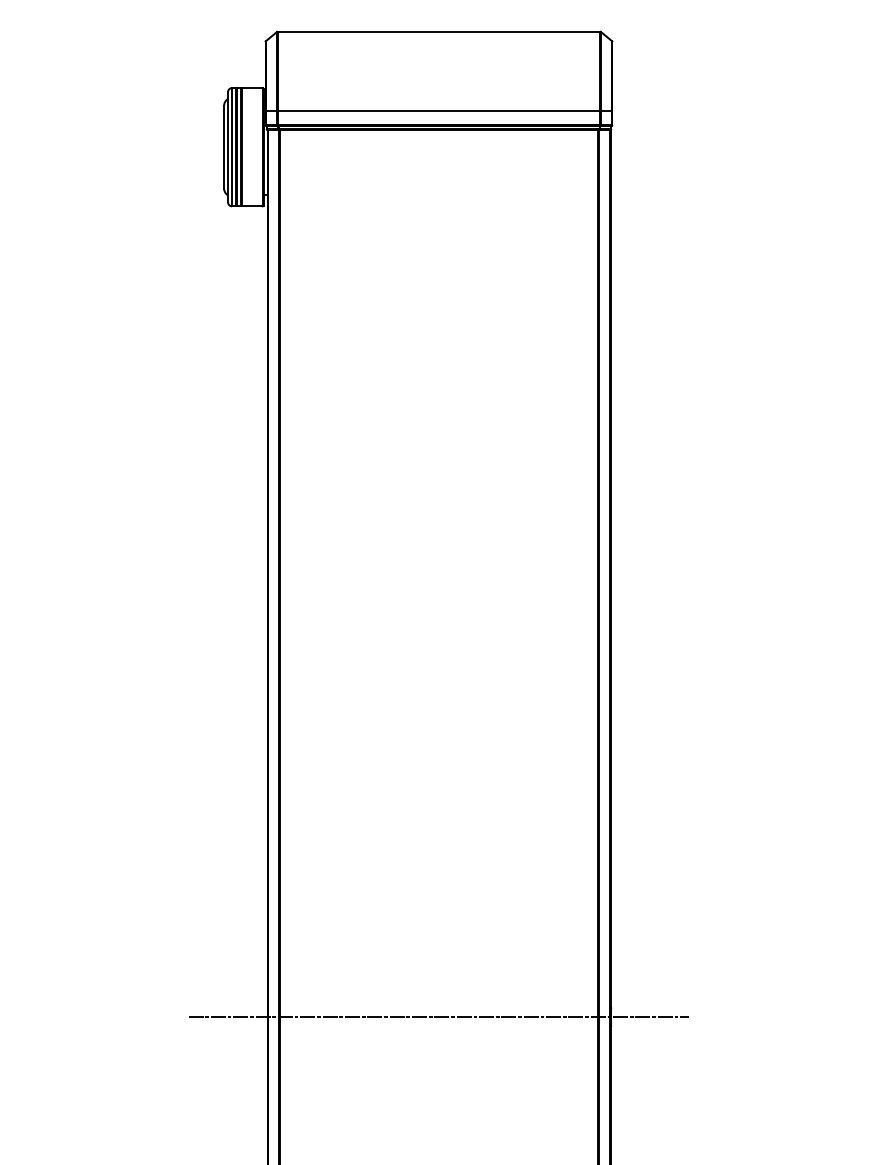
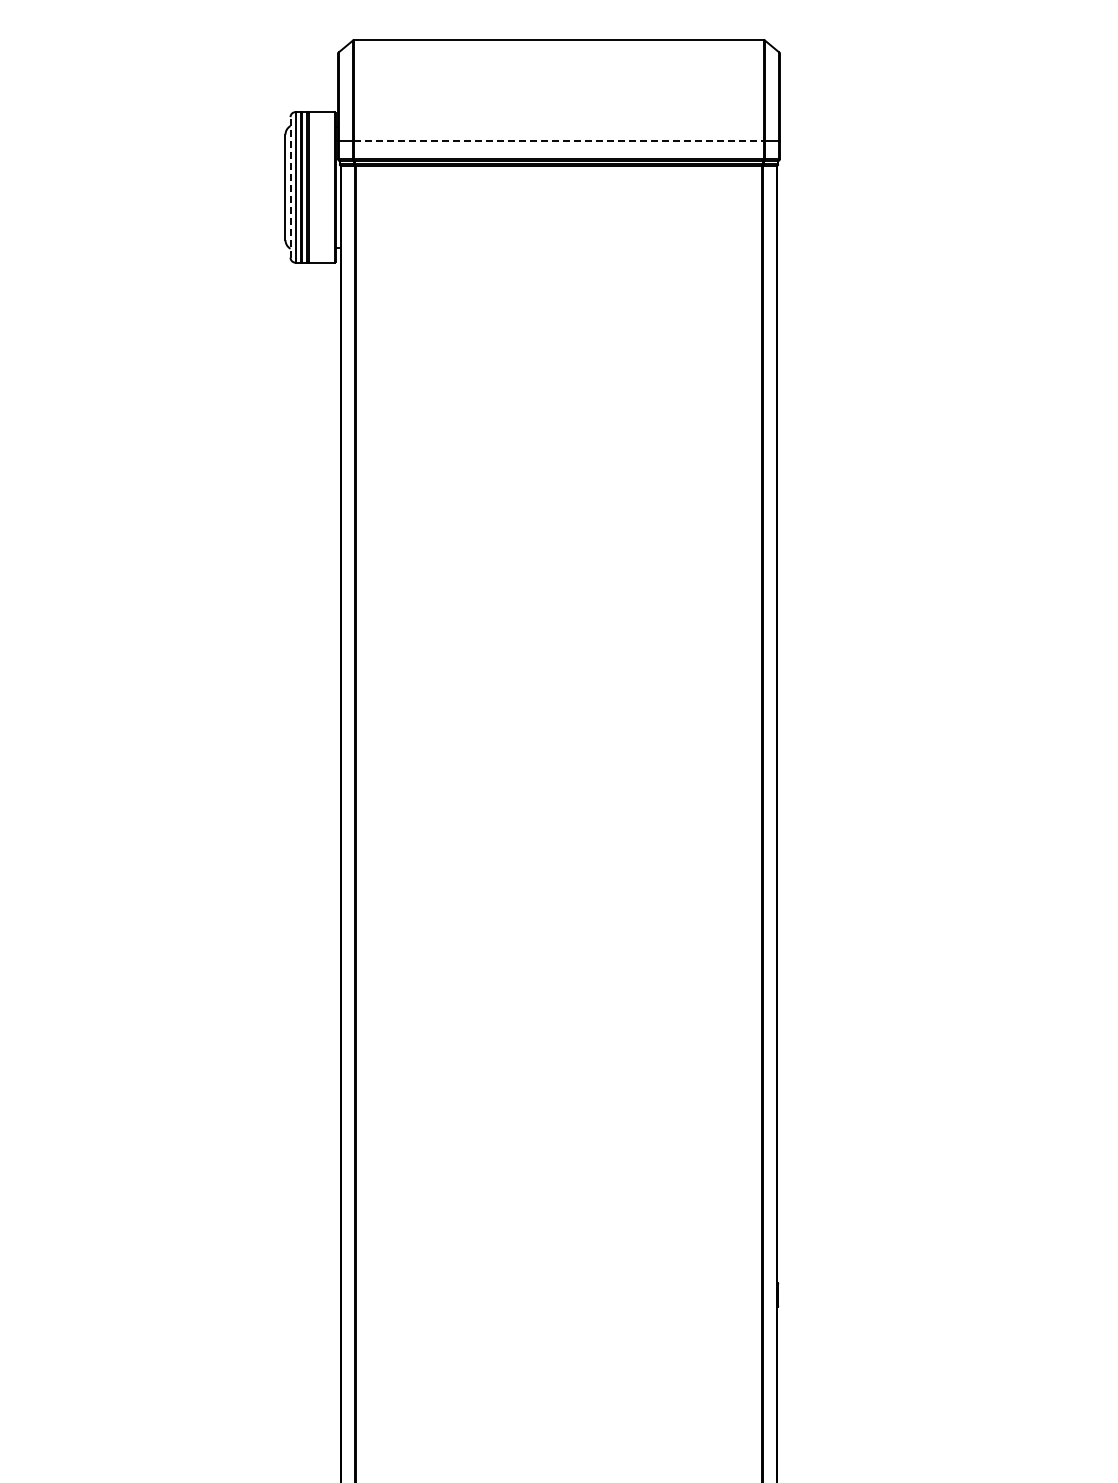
line: (439, 110) -> (559, 140), solid -> dashed
line: (228, 146) -> (290, 186), solid -> dashed
line: (438, 1017) -> (558, 1295), removed

